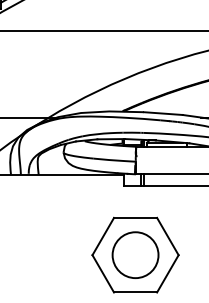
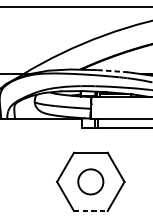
line: (163, 113) -> (112, 71), solid -> dashed
circle: (135, 255) -> (90, 182), size x0.7
line: (135, 292) -> (90, 211), solid -> dashed

